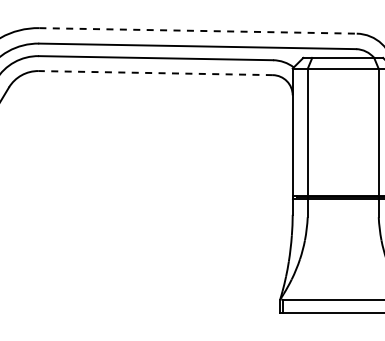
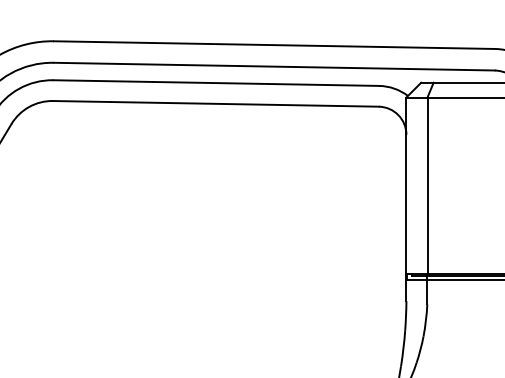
line: (198, 30) -> (275, 44), dashed -> solid
line: (155, 73) -> (215, 104), dashed -> solid

